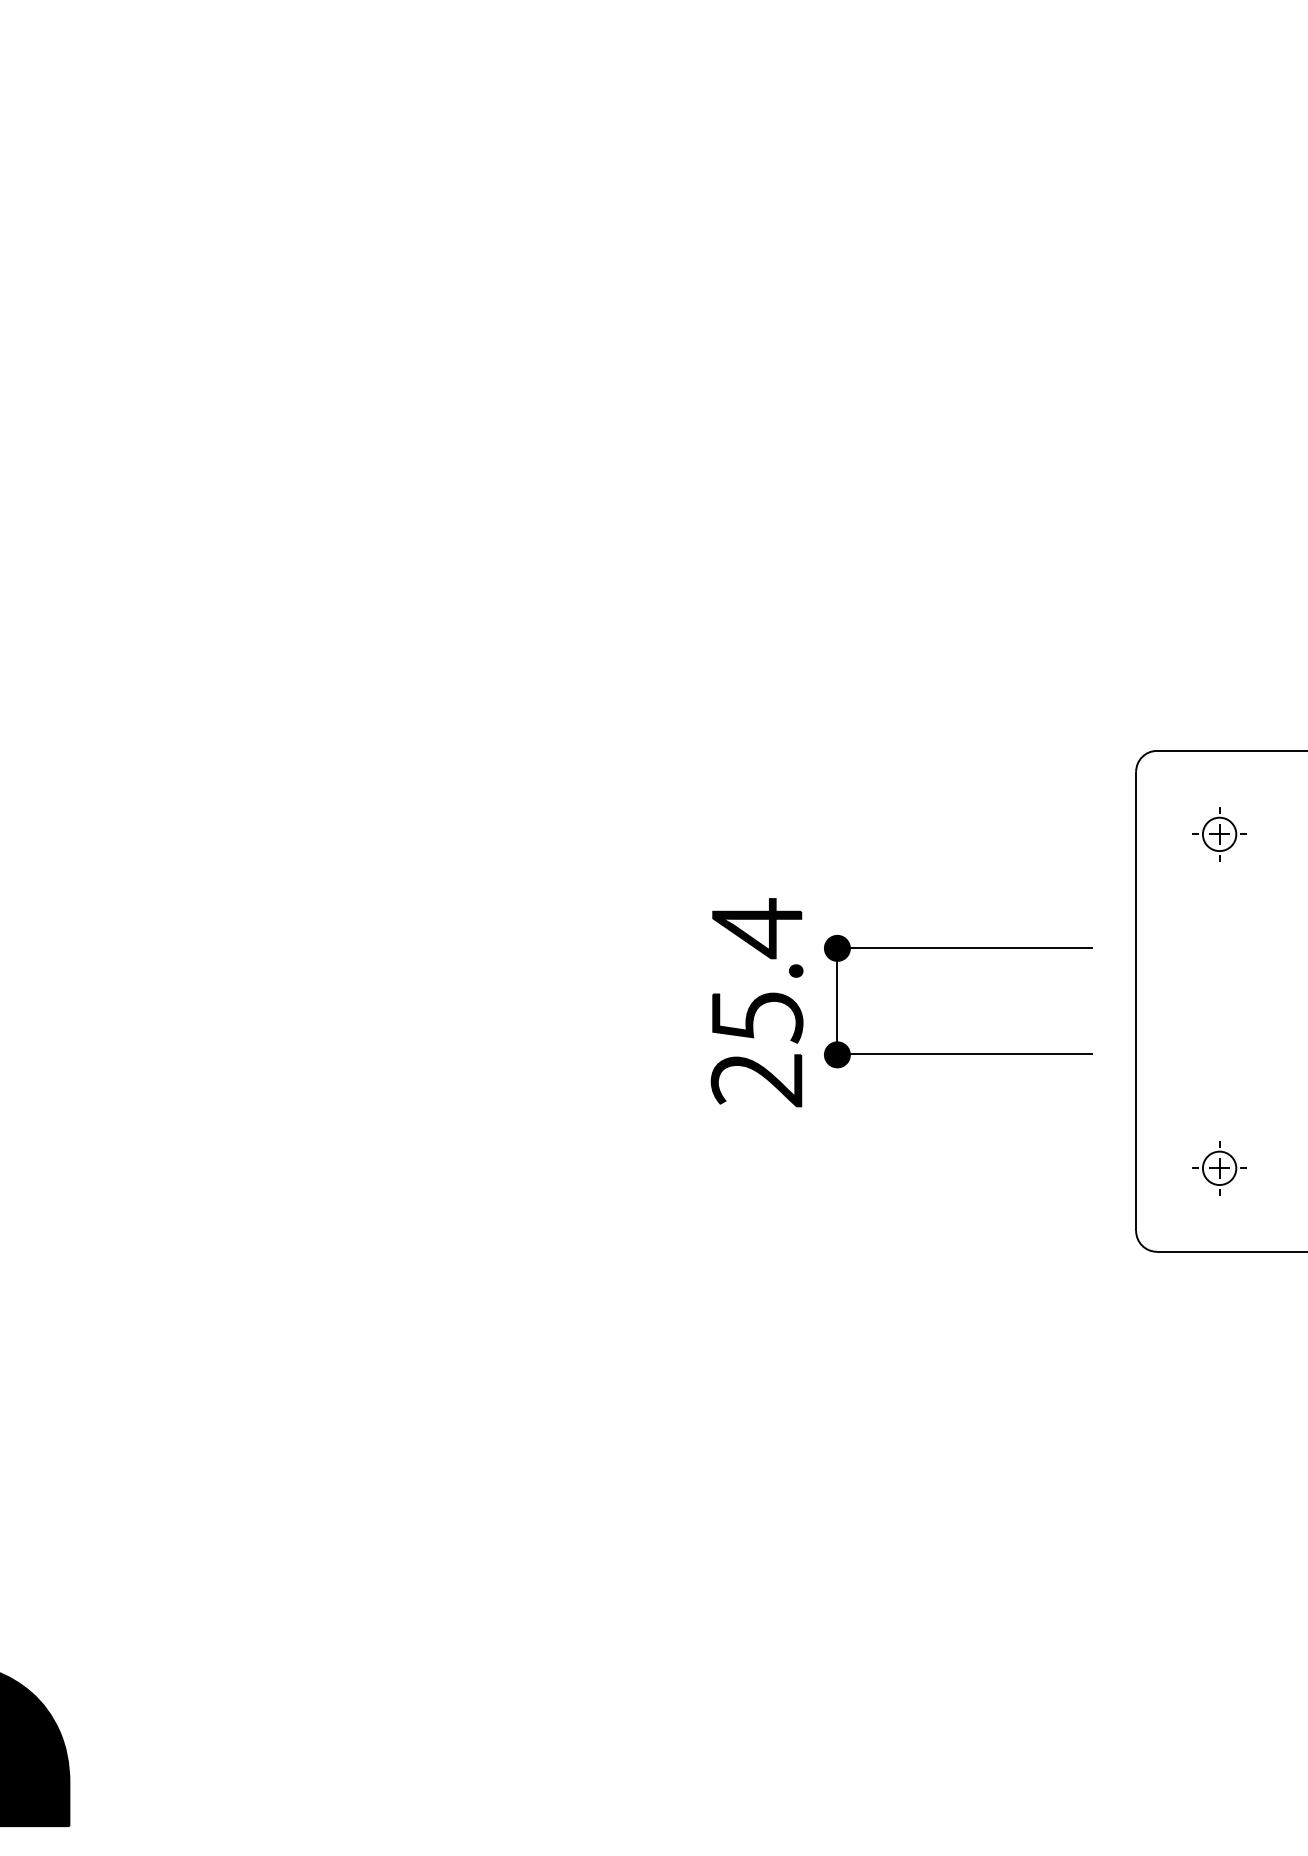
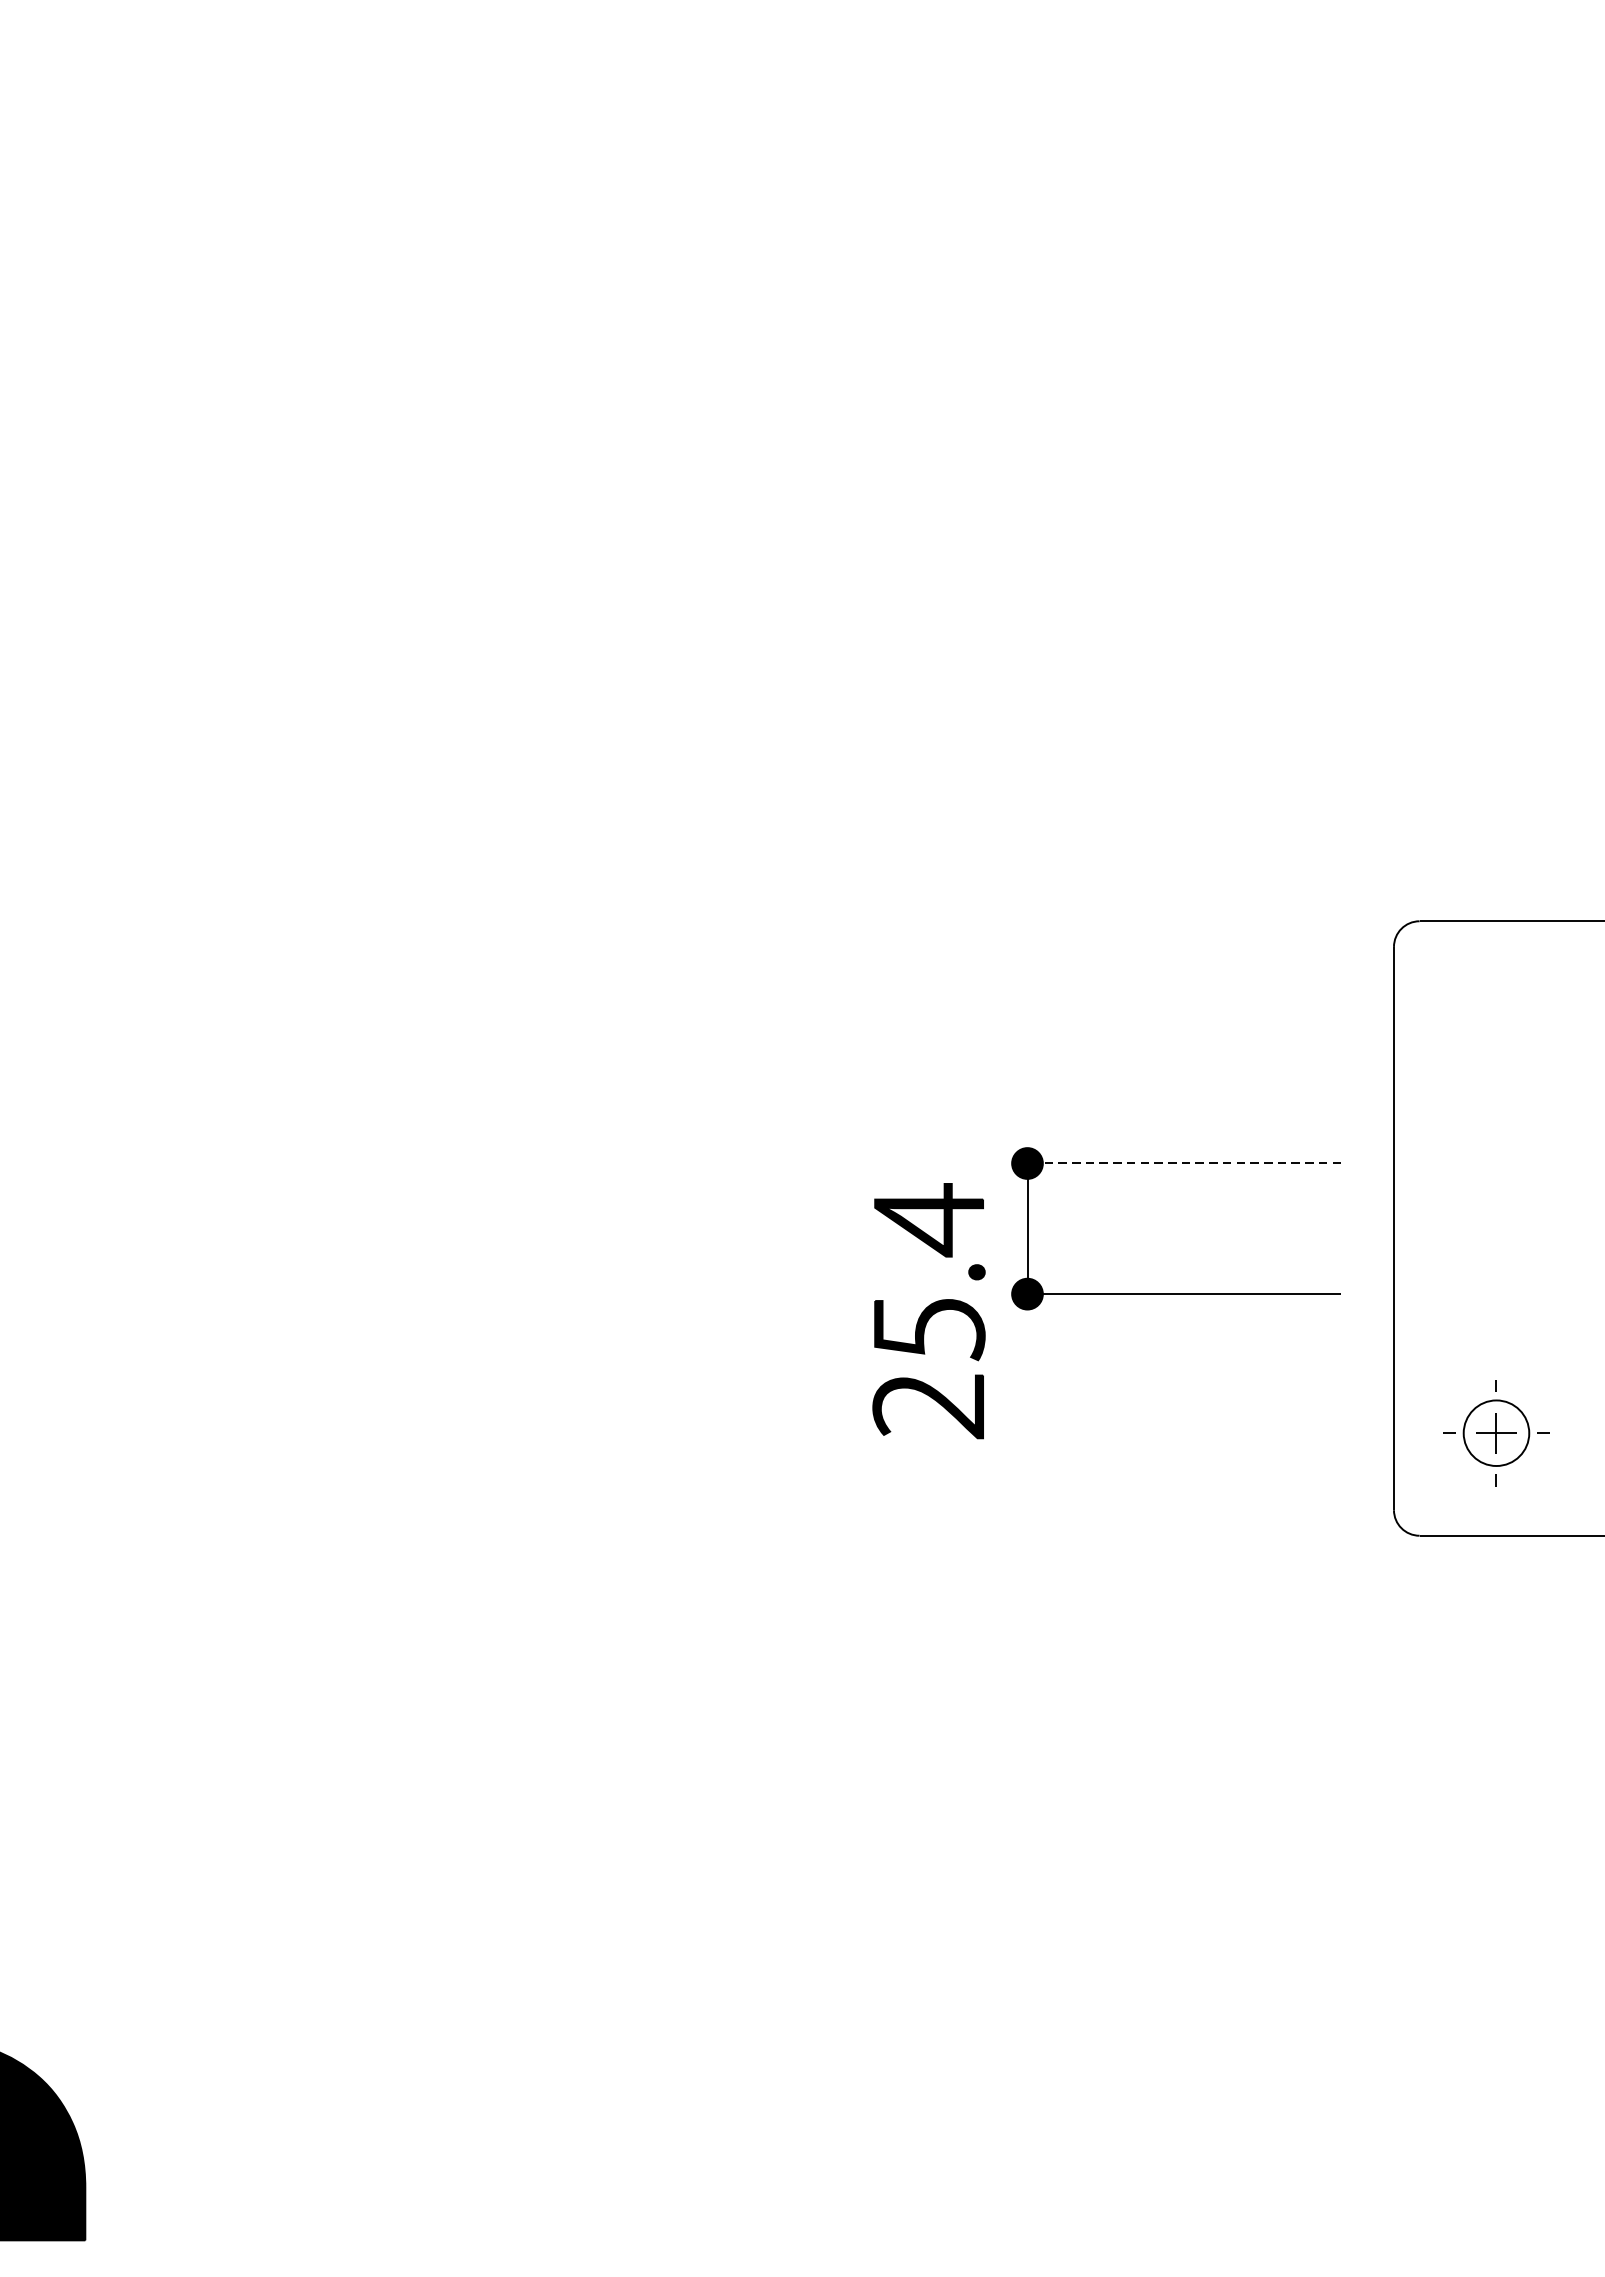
part: (1219, 834) -> (1496, 1023), removed
line: (965, 948) -> (1184, 1163), solid -> dashed
part: (756, 1002) -> (928, 1310), moved
part: (1219, 1168) -> (1496, 1433), size x1.6

